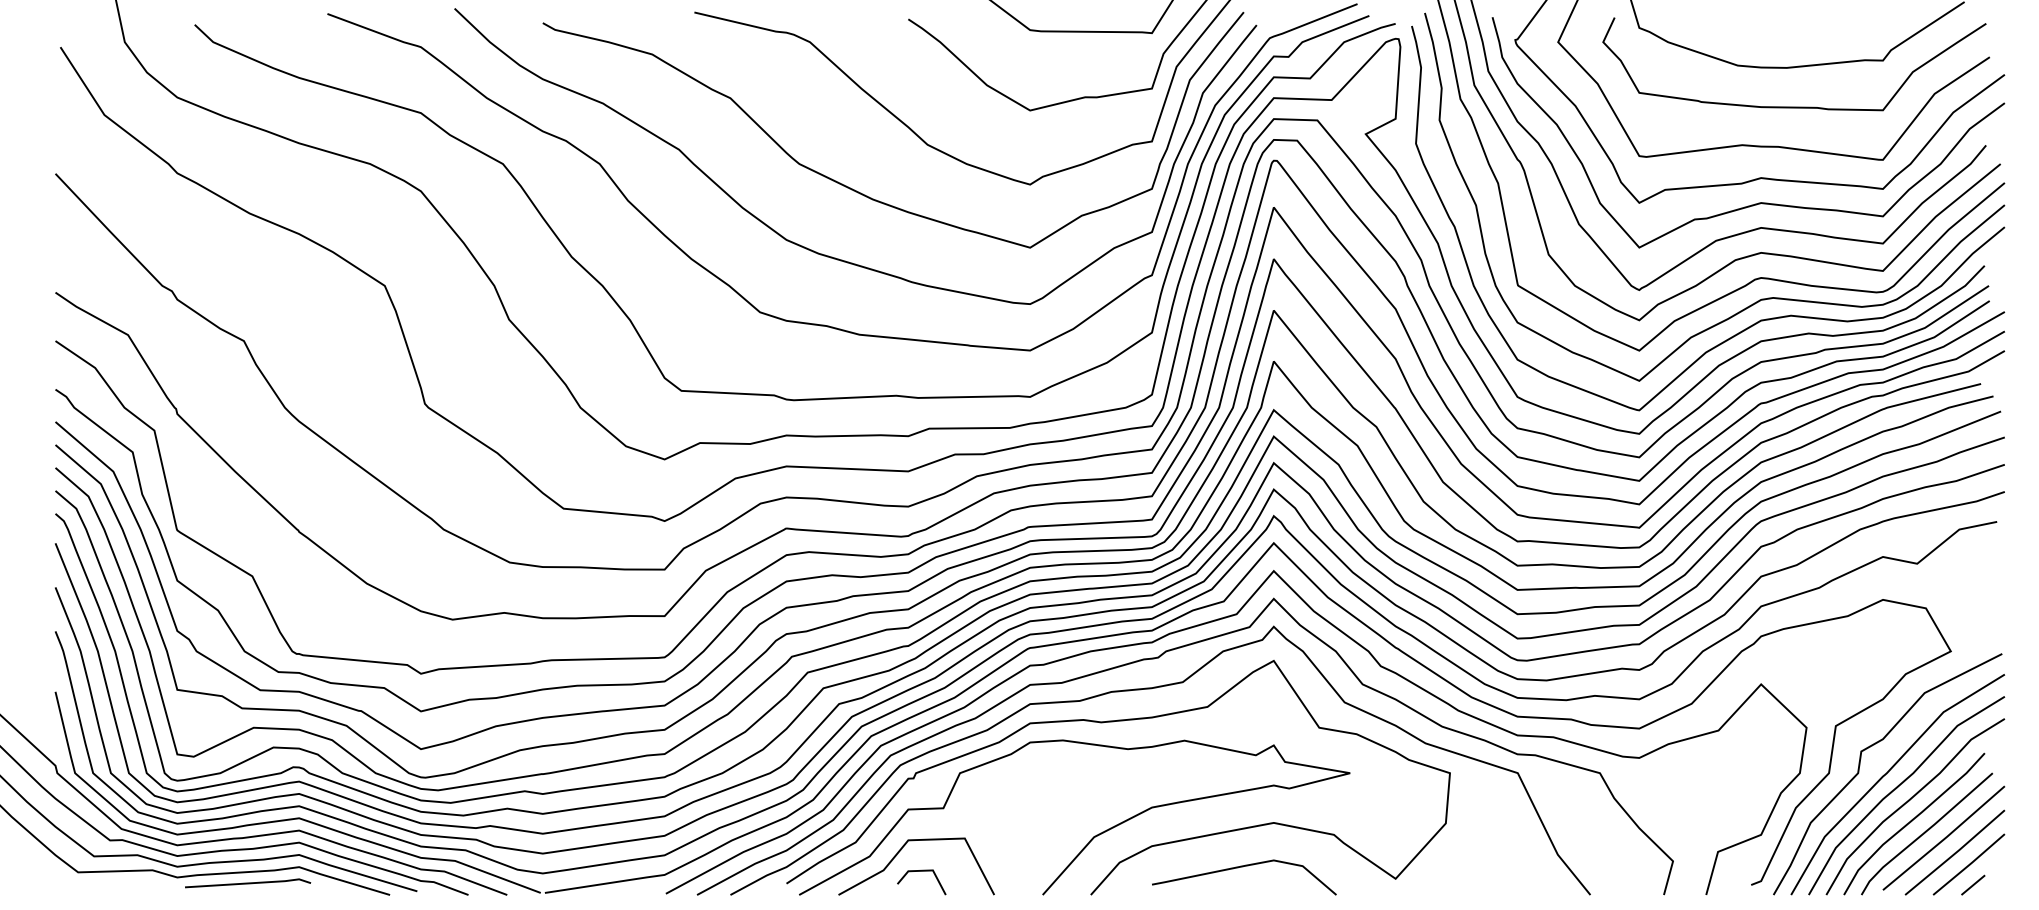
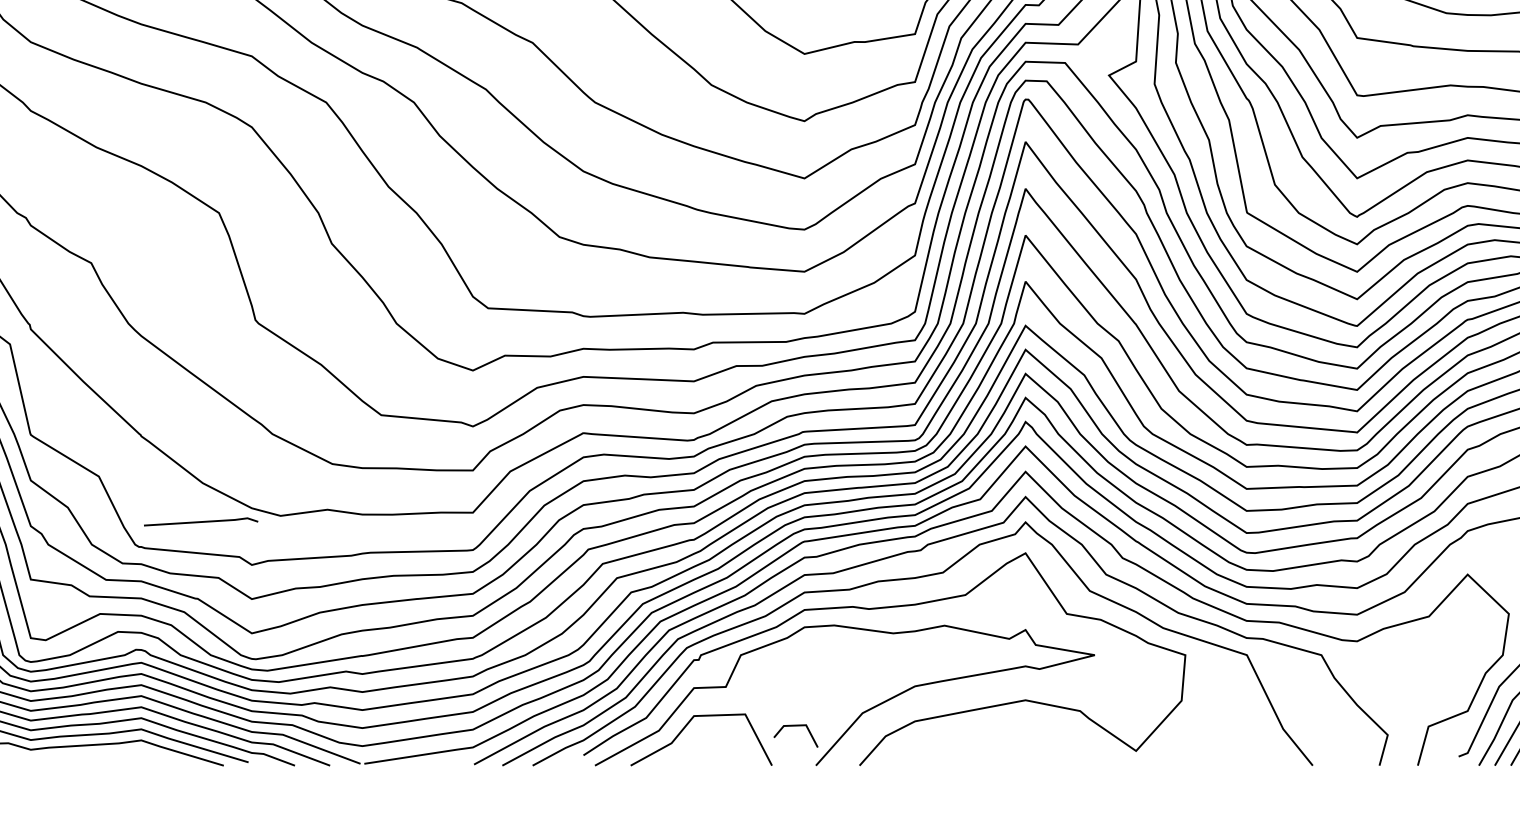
curve: (1243, 867) -> (998, 740), removed
line: (921, 871) -> (795, 726), moved
line: (248, 883) -> (201, 522), moved

